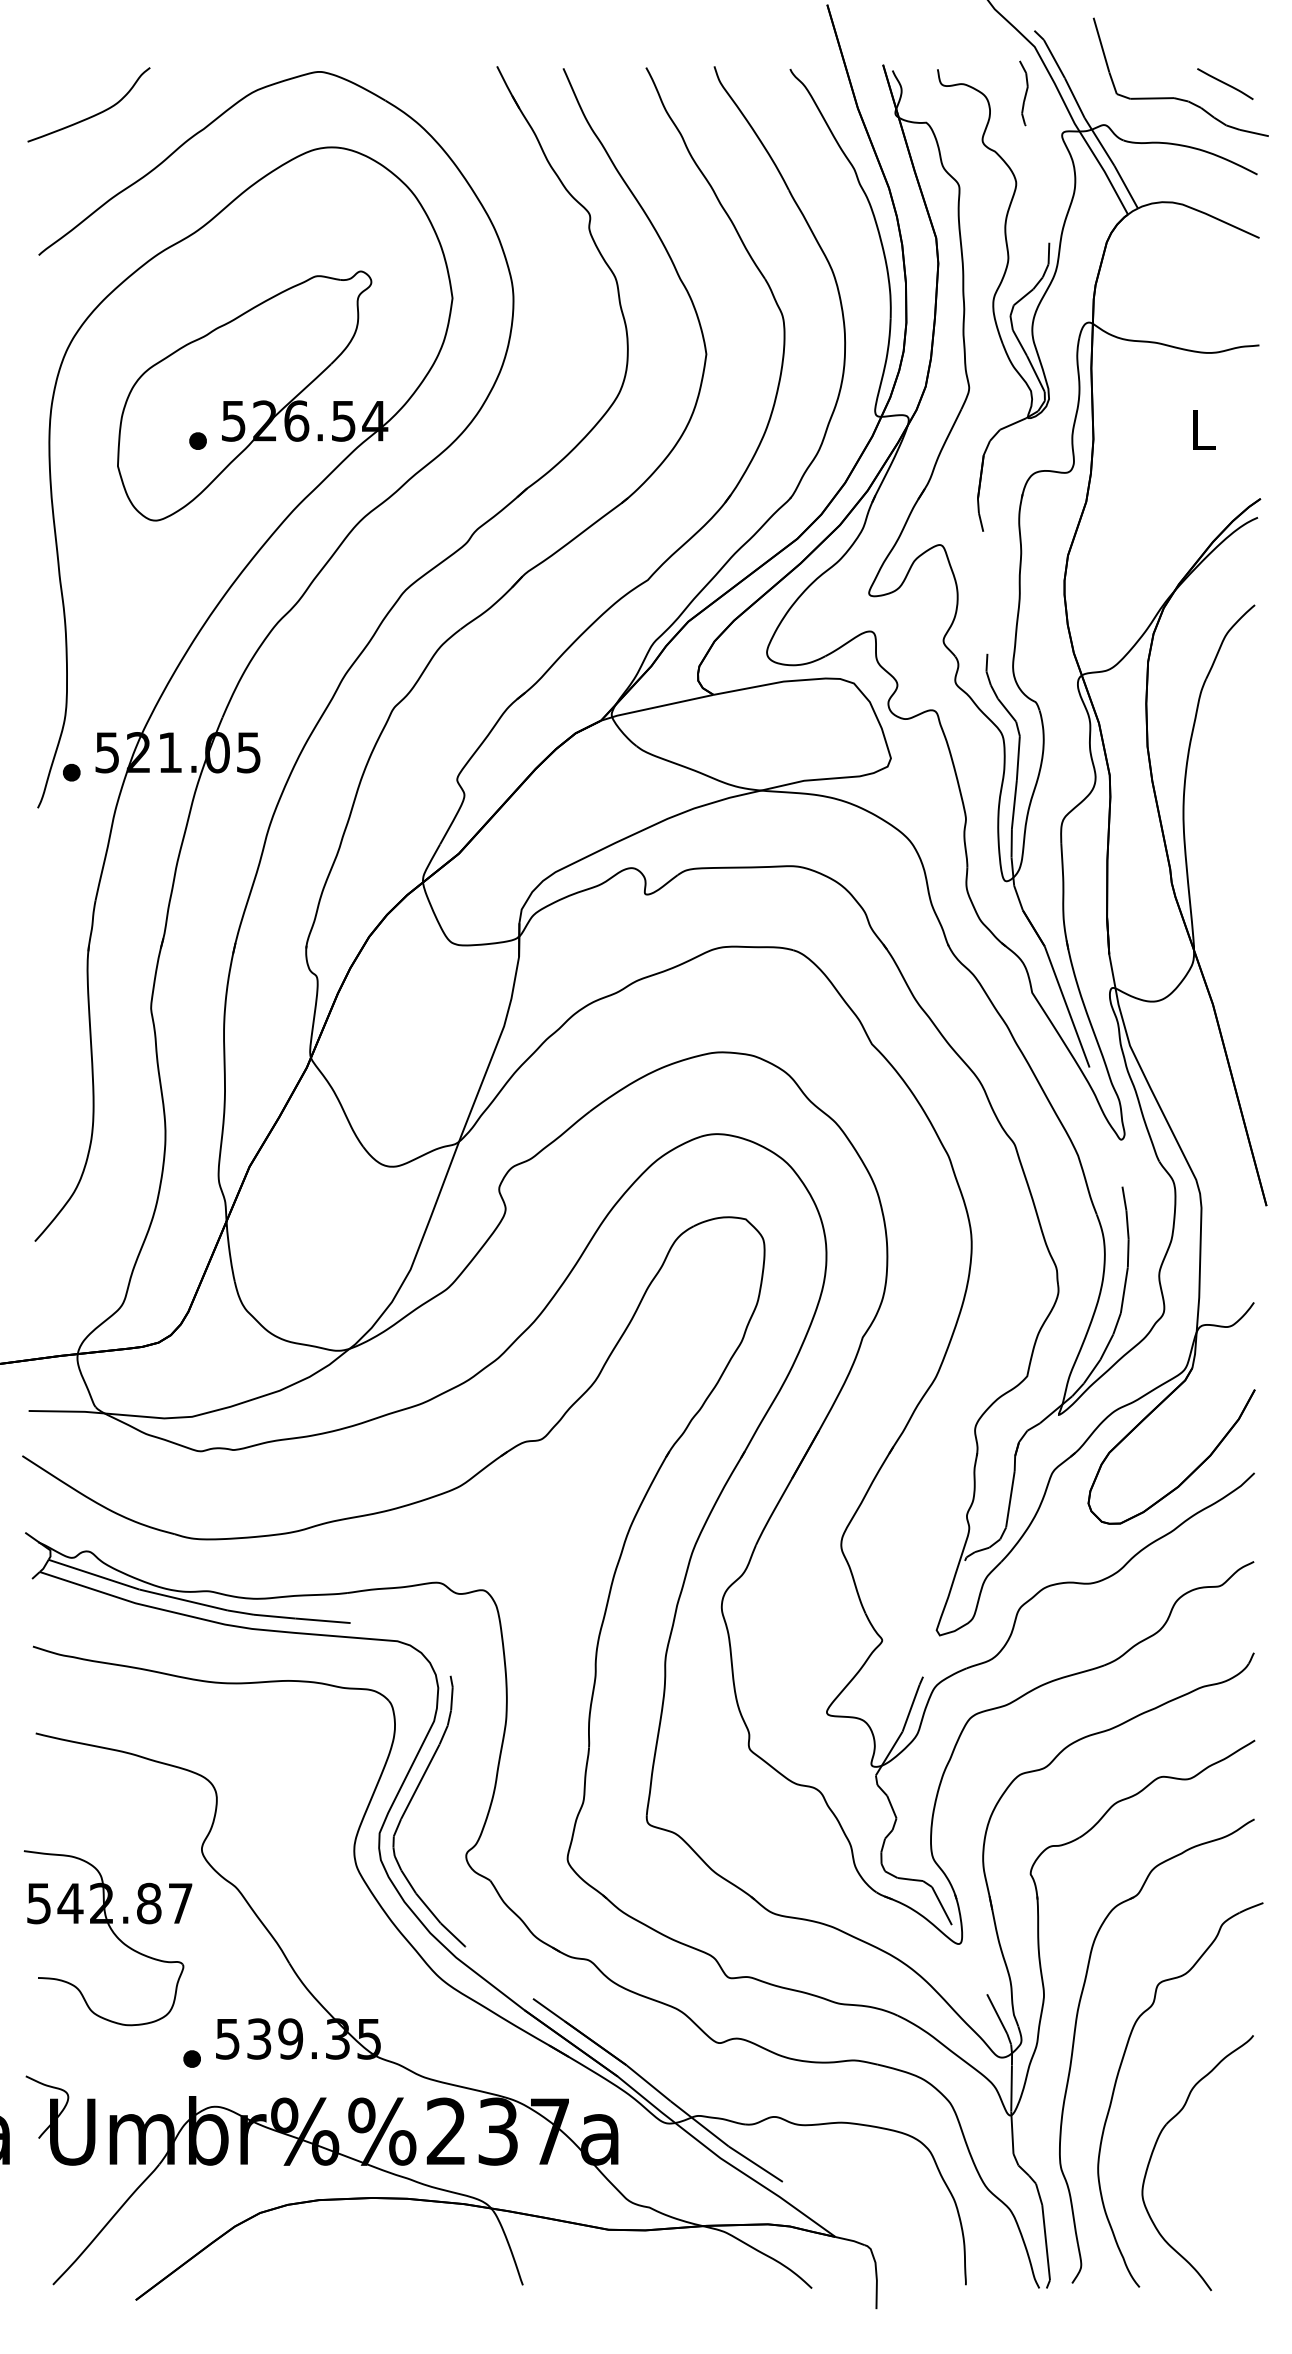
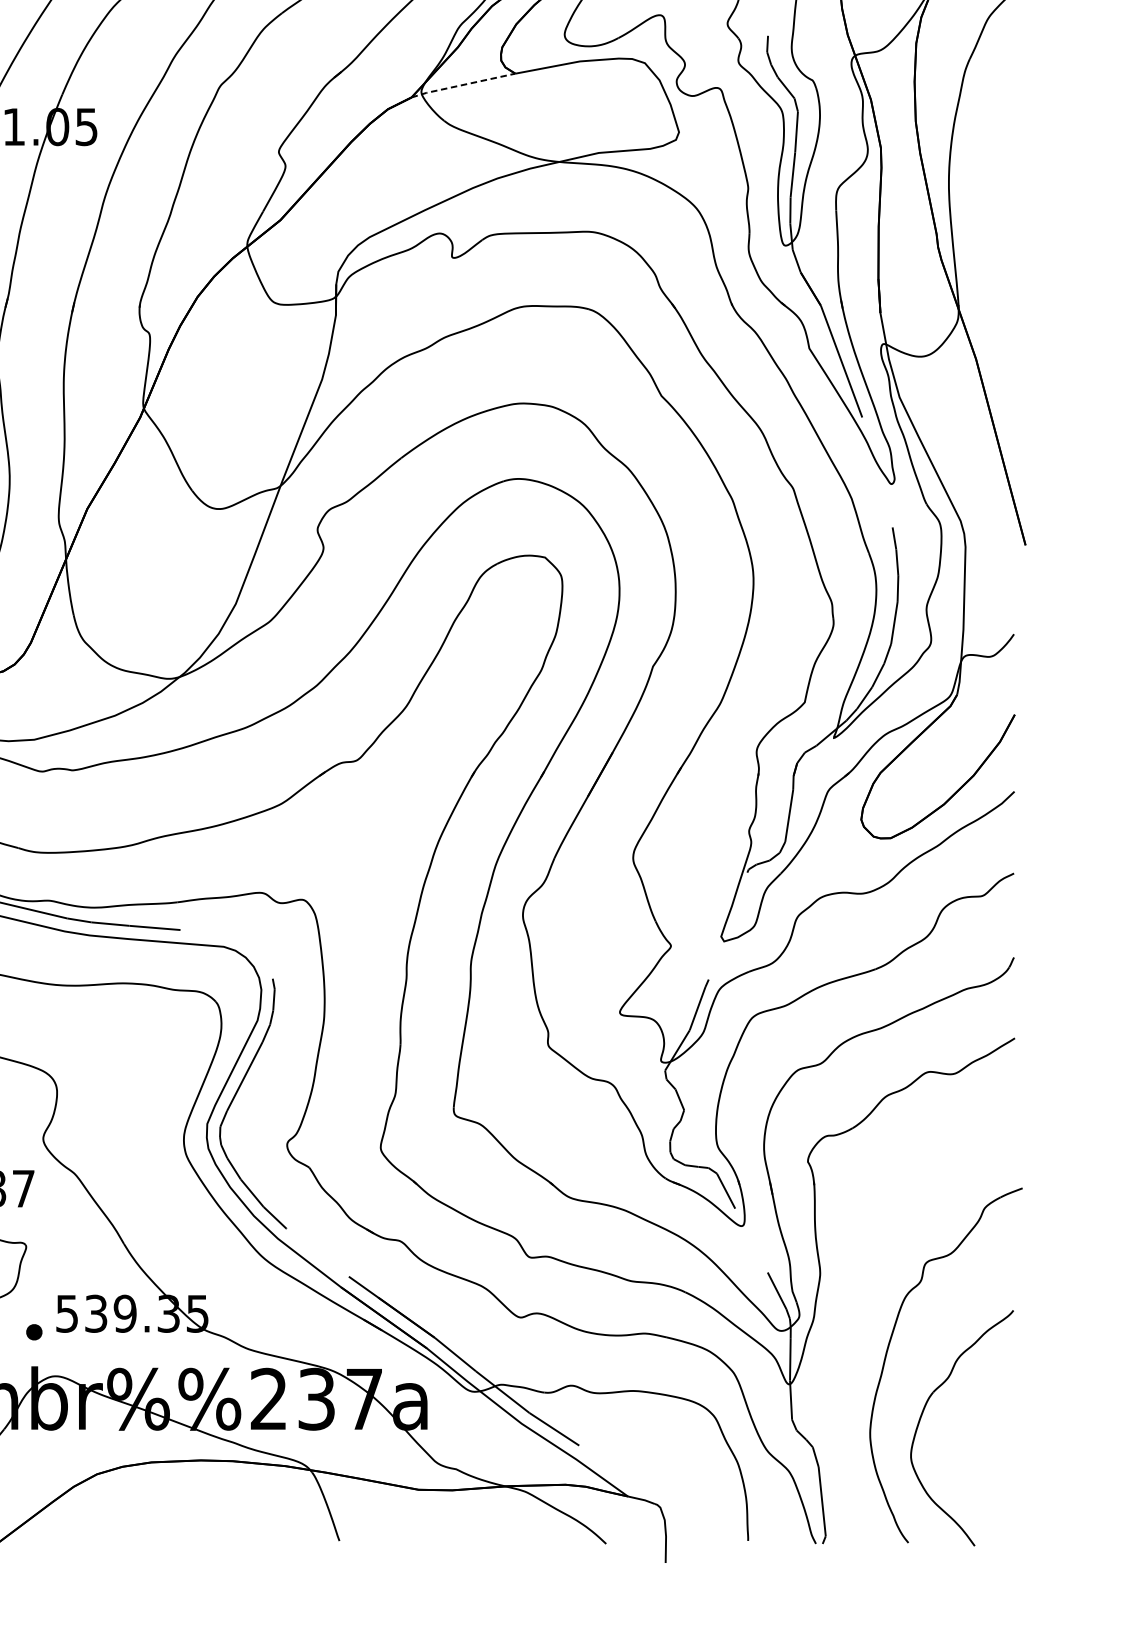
line: (657, 707) -> (463, 85), solid -> dashed
part: (1075, 2036) -> (849, 1311), removed

